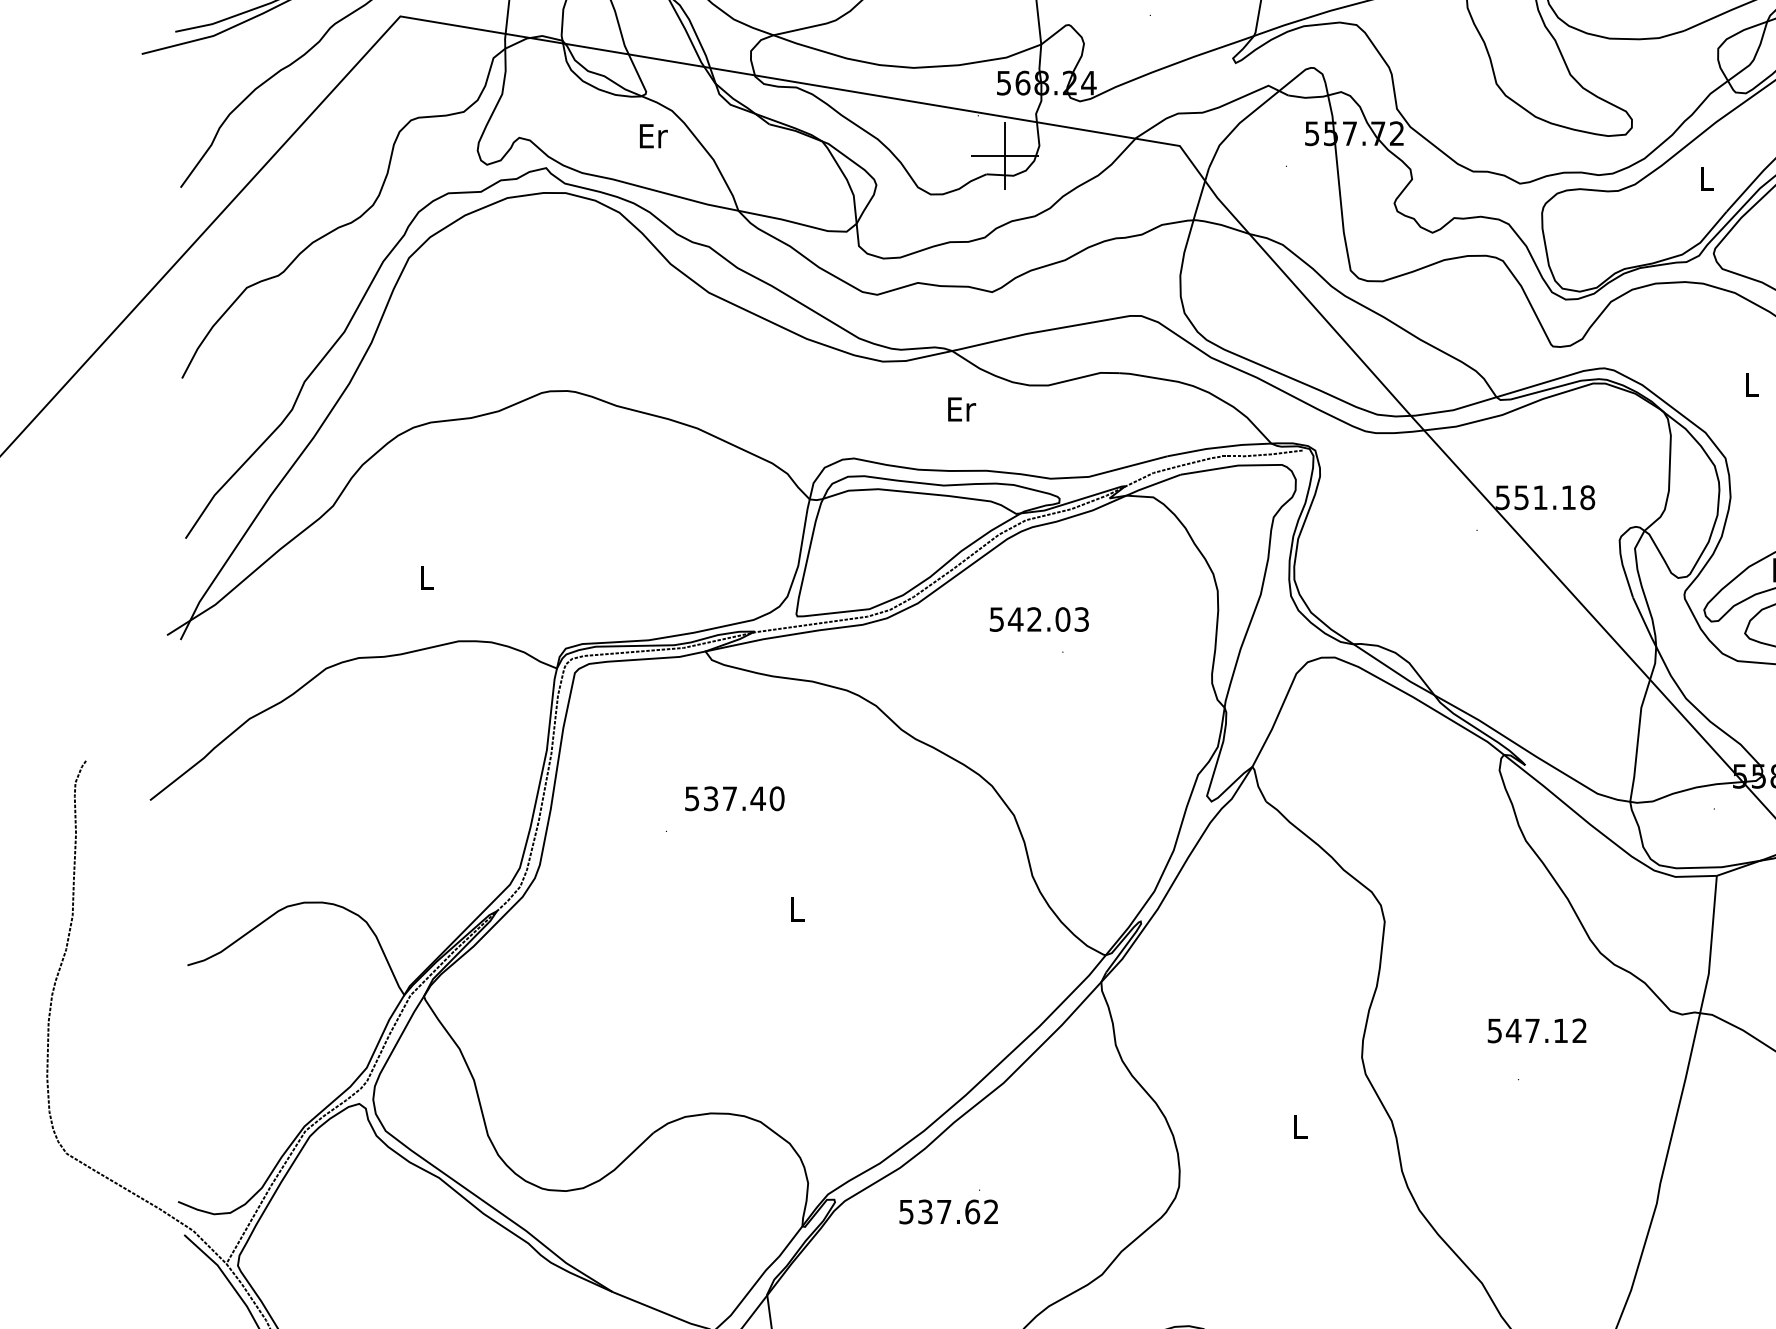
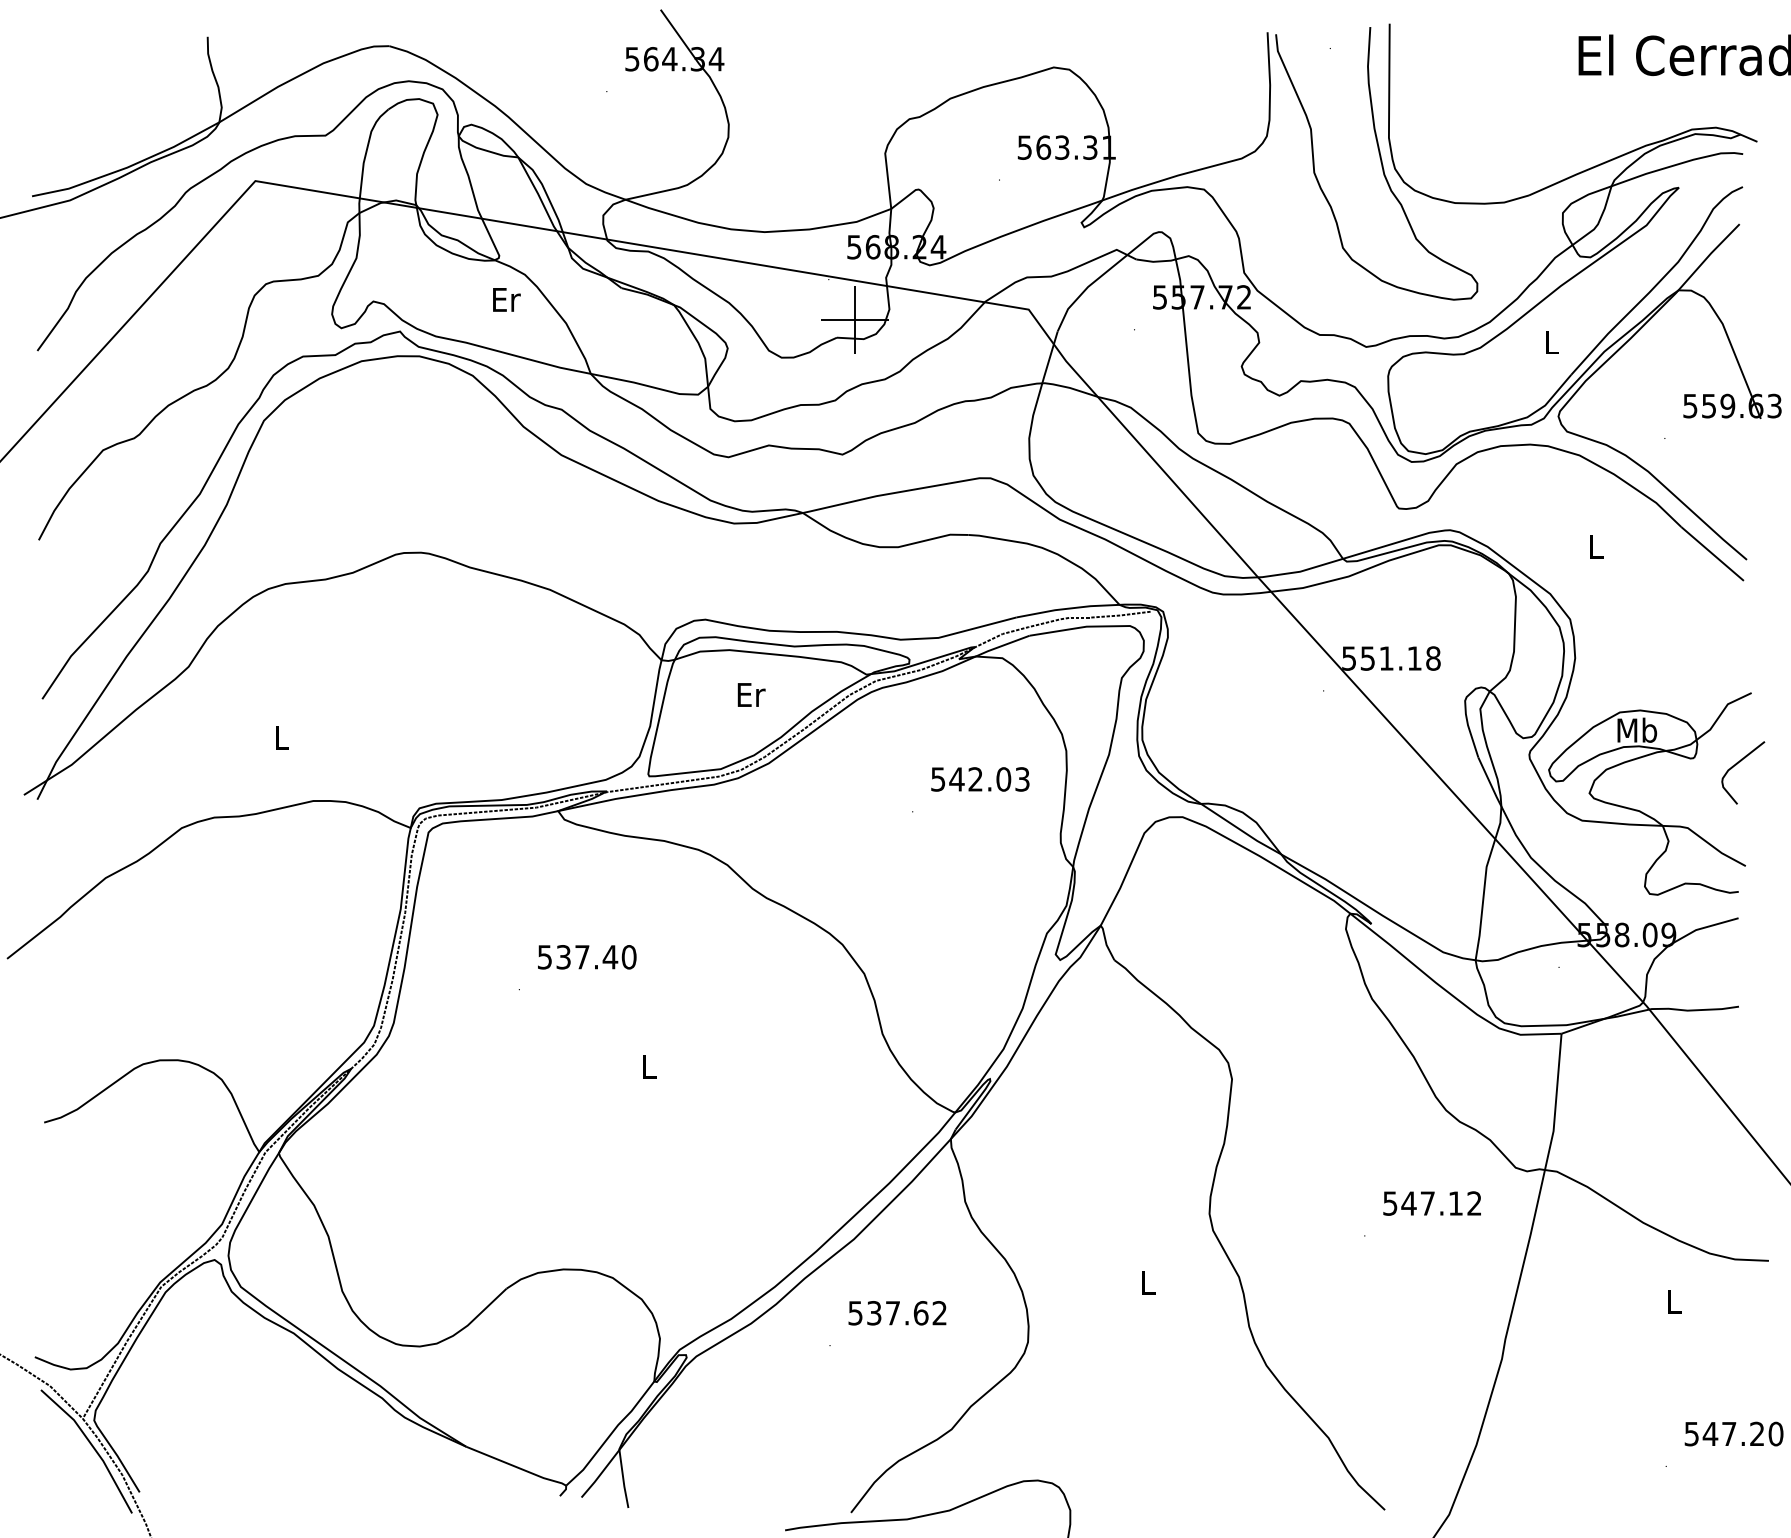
text: (961, 408) -> (751, 694), moved
text: (1039, 619) -> (980, 779), moved
text: (1536, 1030) -> (1431, 1203), moved
text: (948, 1212) -> (897, 1313), moved

